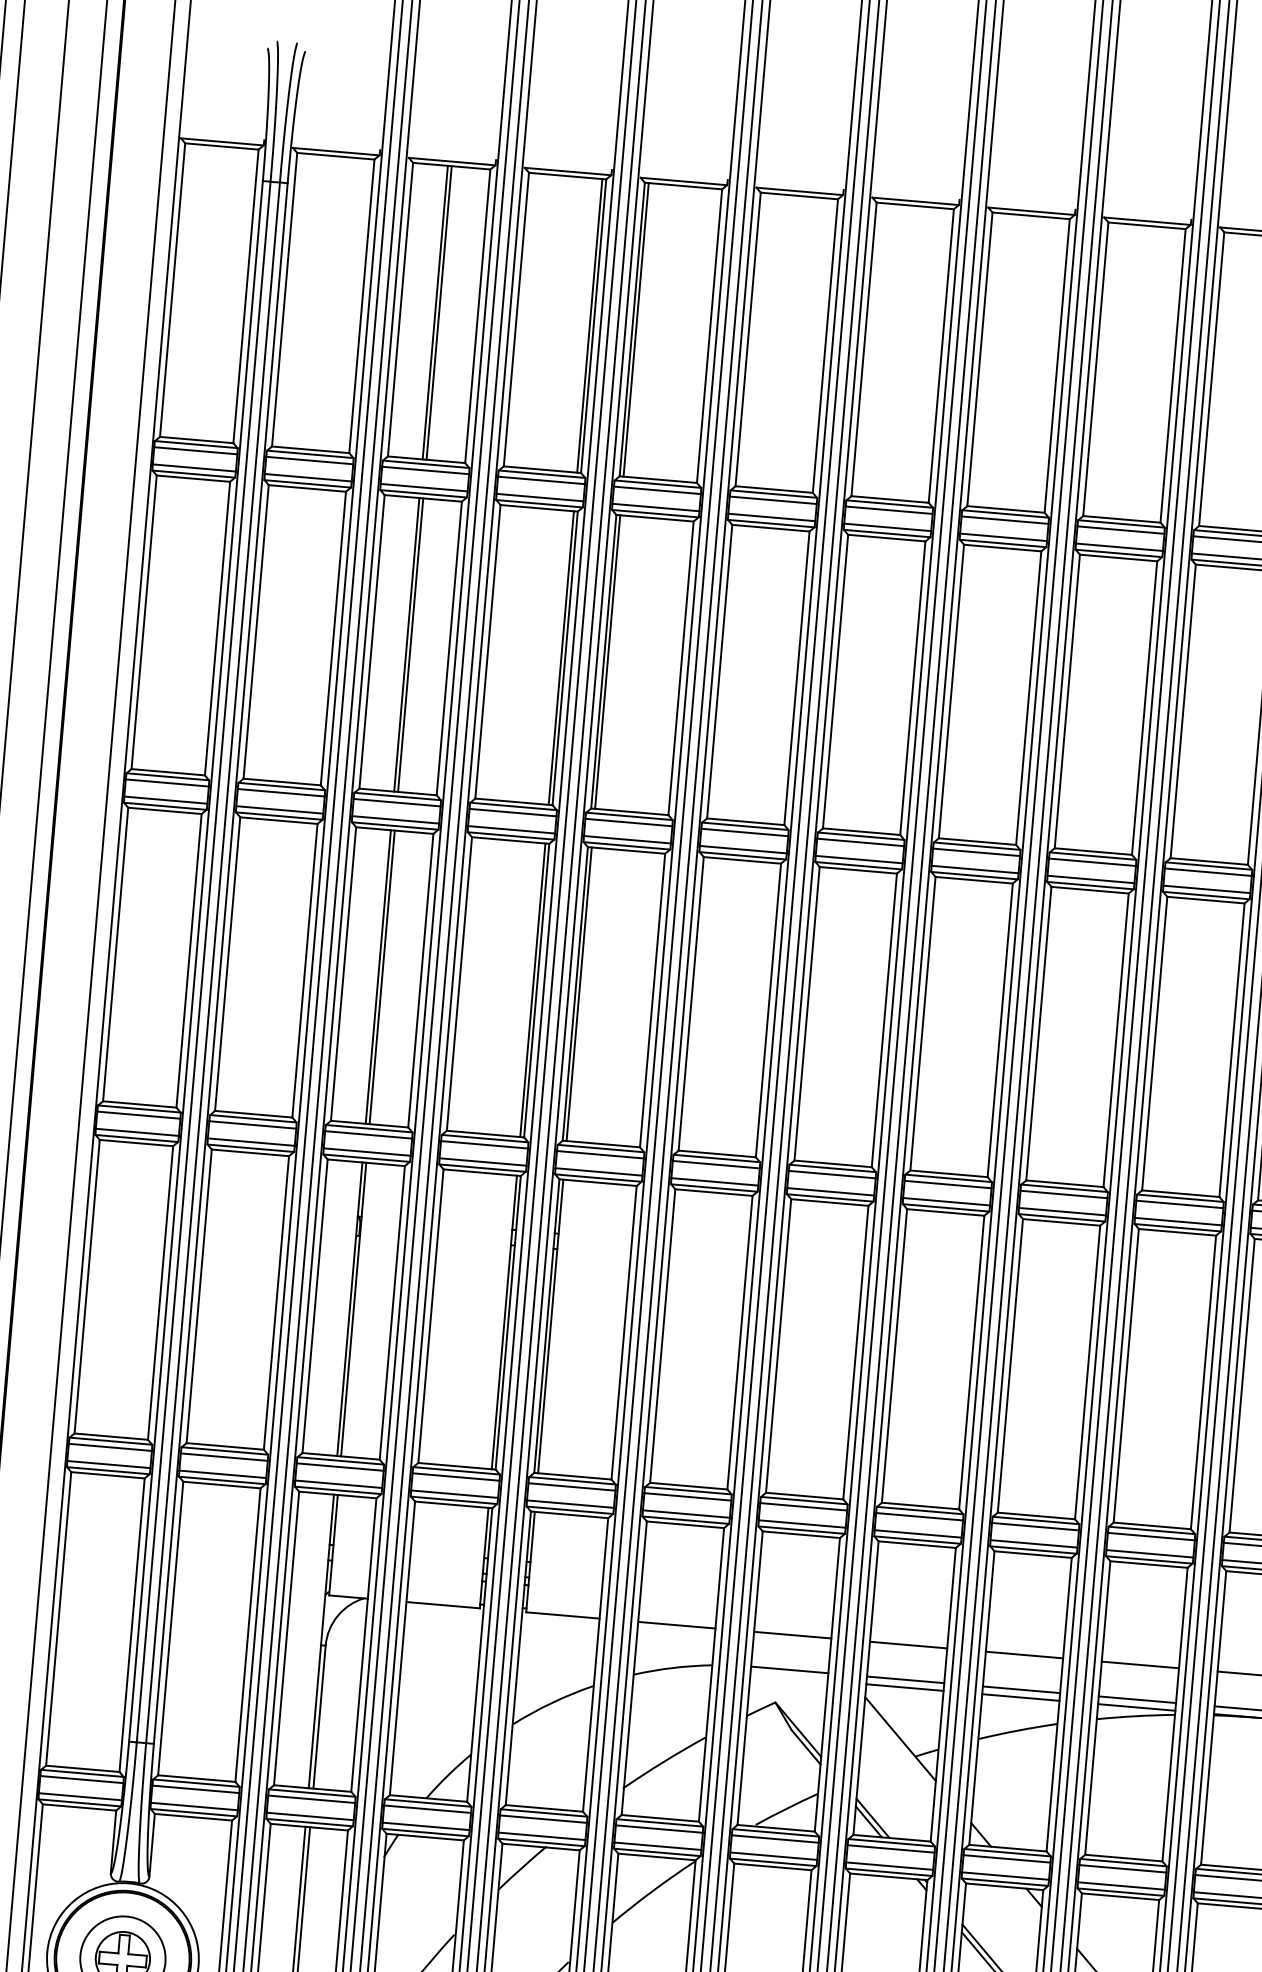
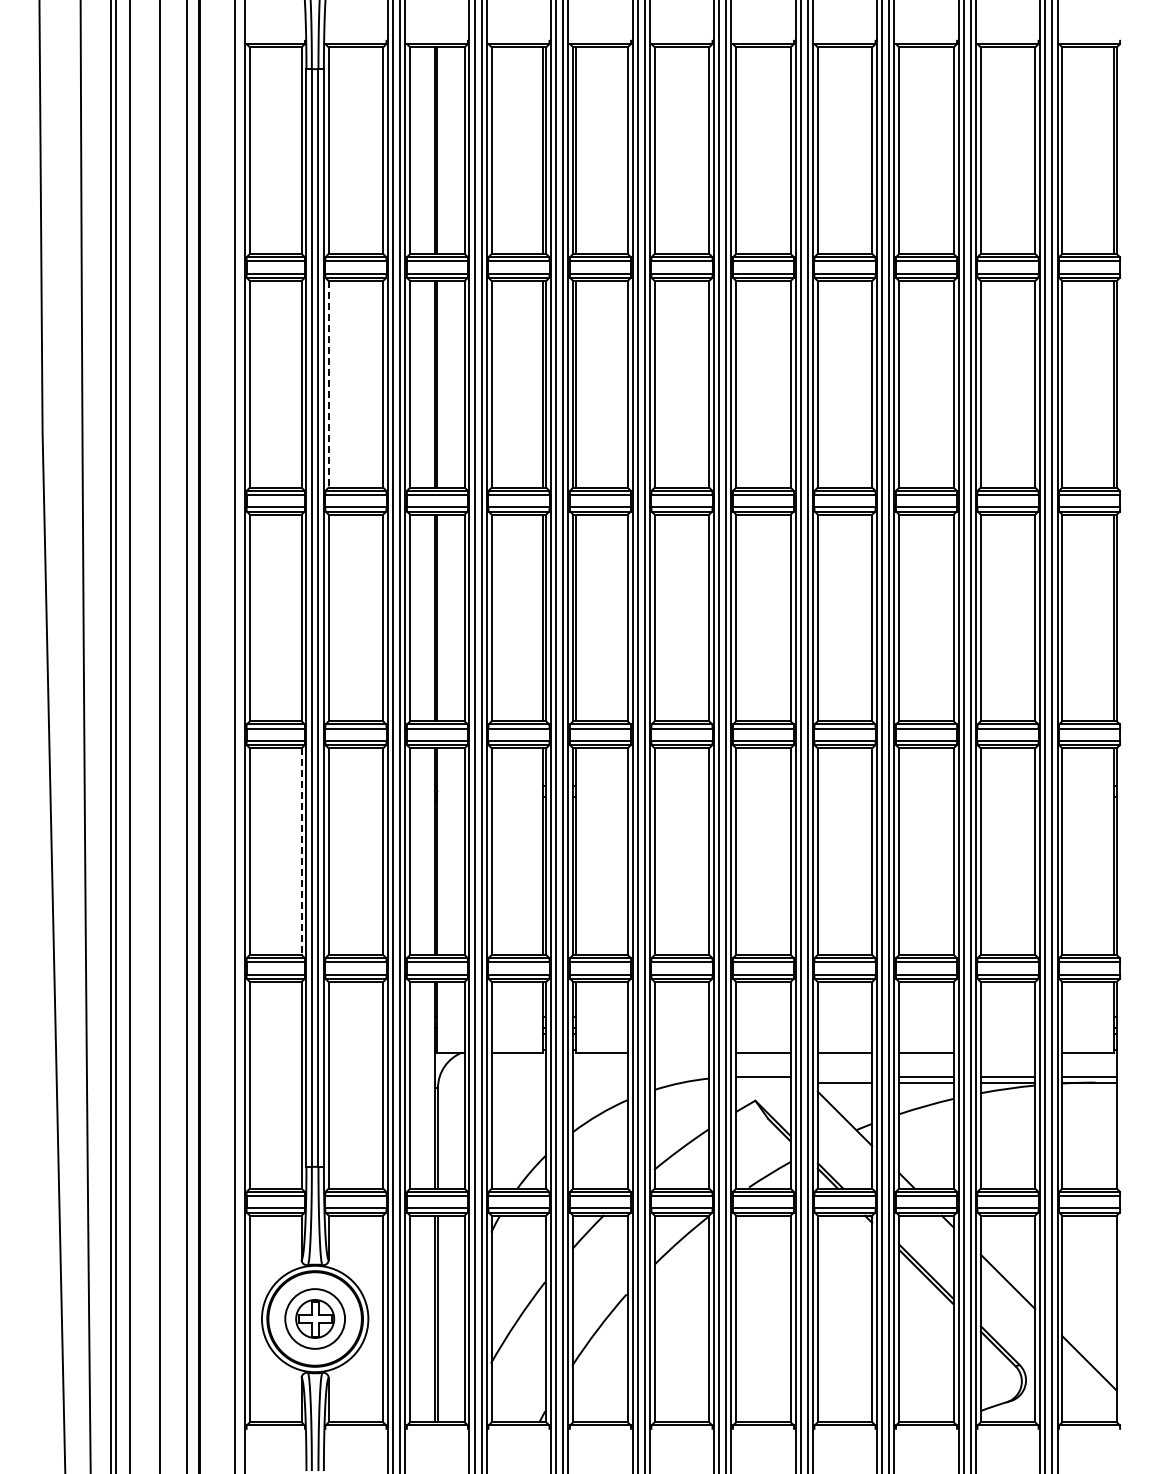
line: (255, 632) -> (328, 384), solid -> dashed
line: (160, 1294) -> (301, 852), solid -> dashed
line: (676, 1624) -> (681, 1052), removed
line: (1139, 1664) -> (1007, 1052), removed
line: (904, 1680) -> (844, 1077), removed

